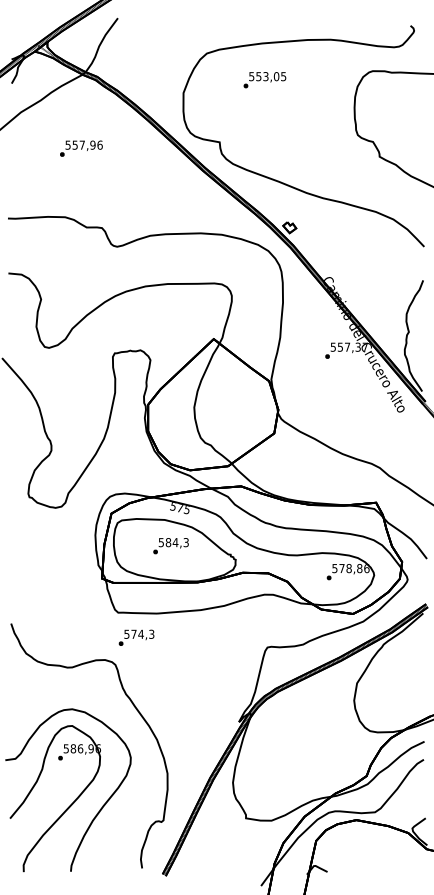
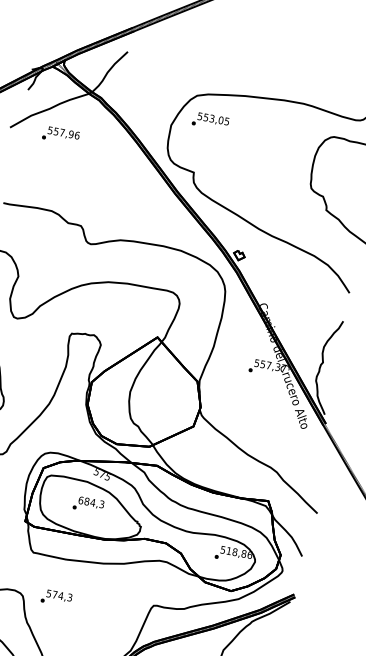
text: (264, 80) -> (210, 121), moved
text: (81, 148) -> (61, 135), moved
text: (161, 542) -> (81, 500), 584,3 -> 684,3
text: (341, 568) -> (228, 550), 578,86 -> 518,86
text: (136, 637) -> (56, 597), moved

